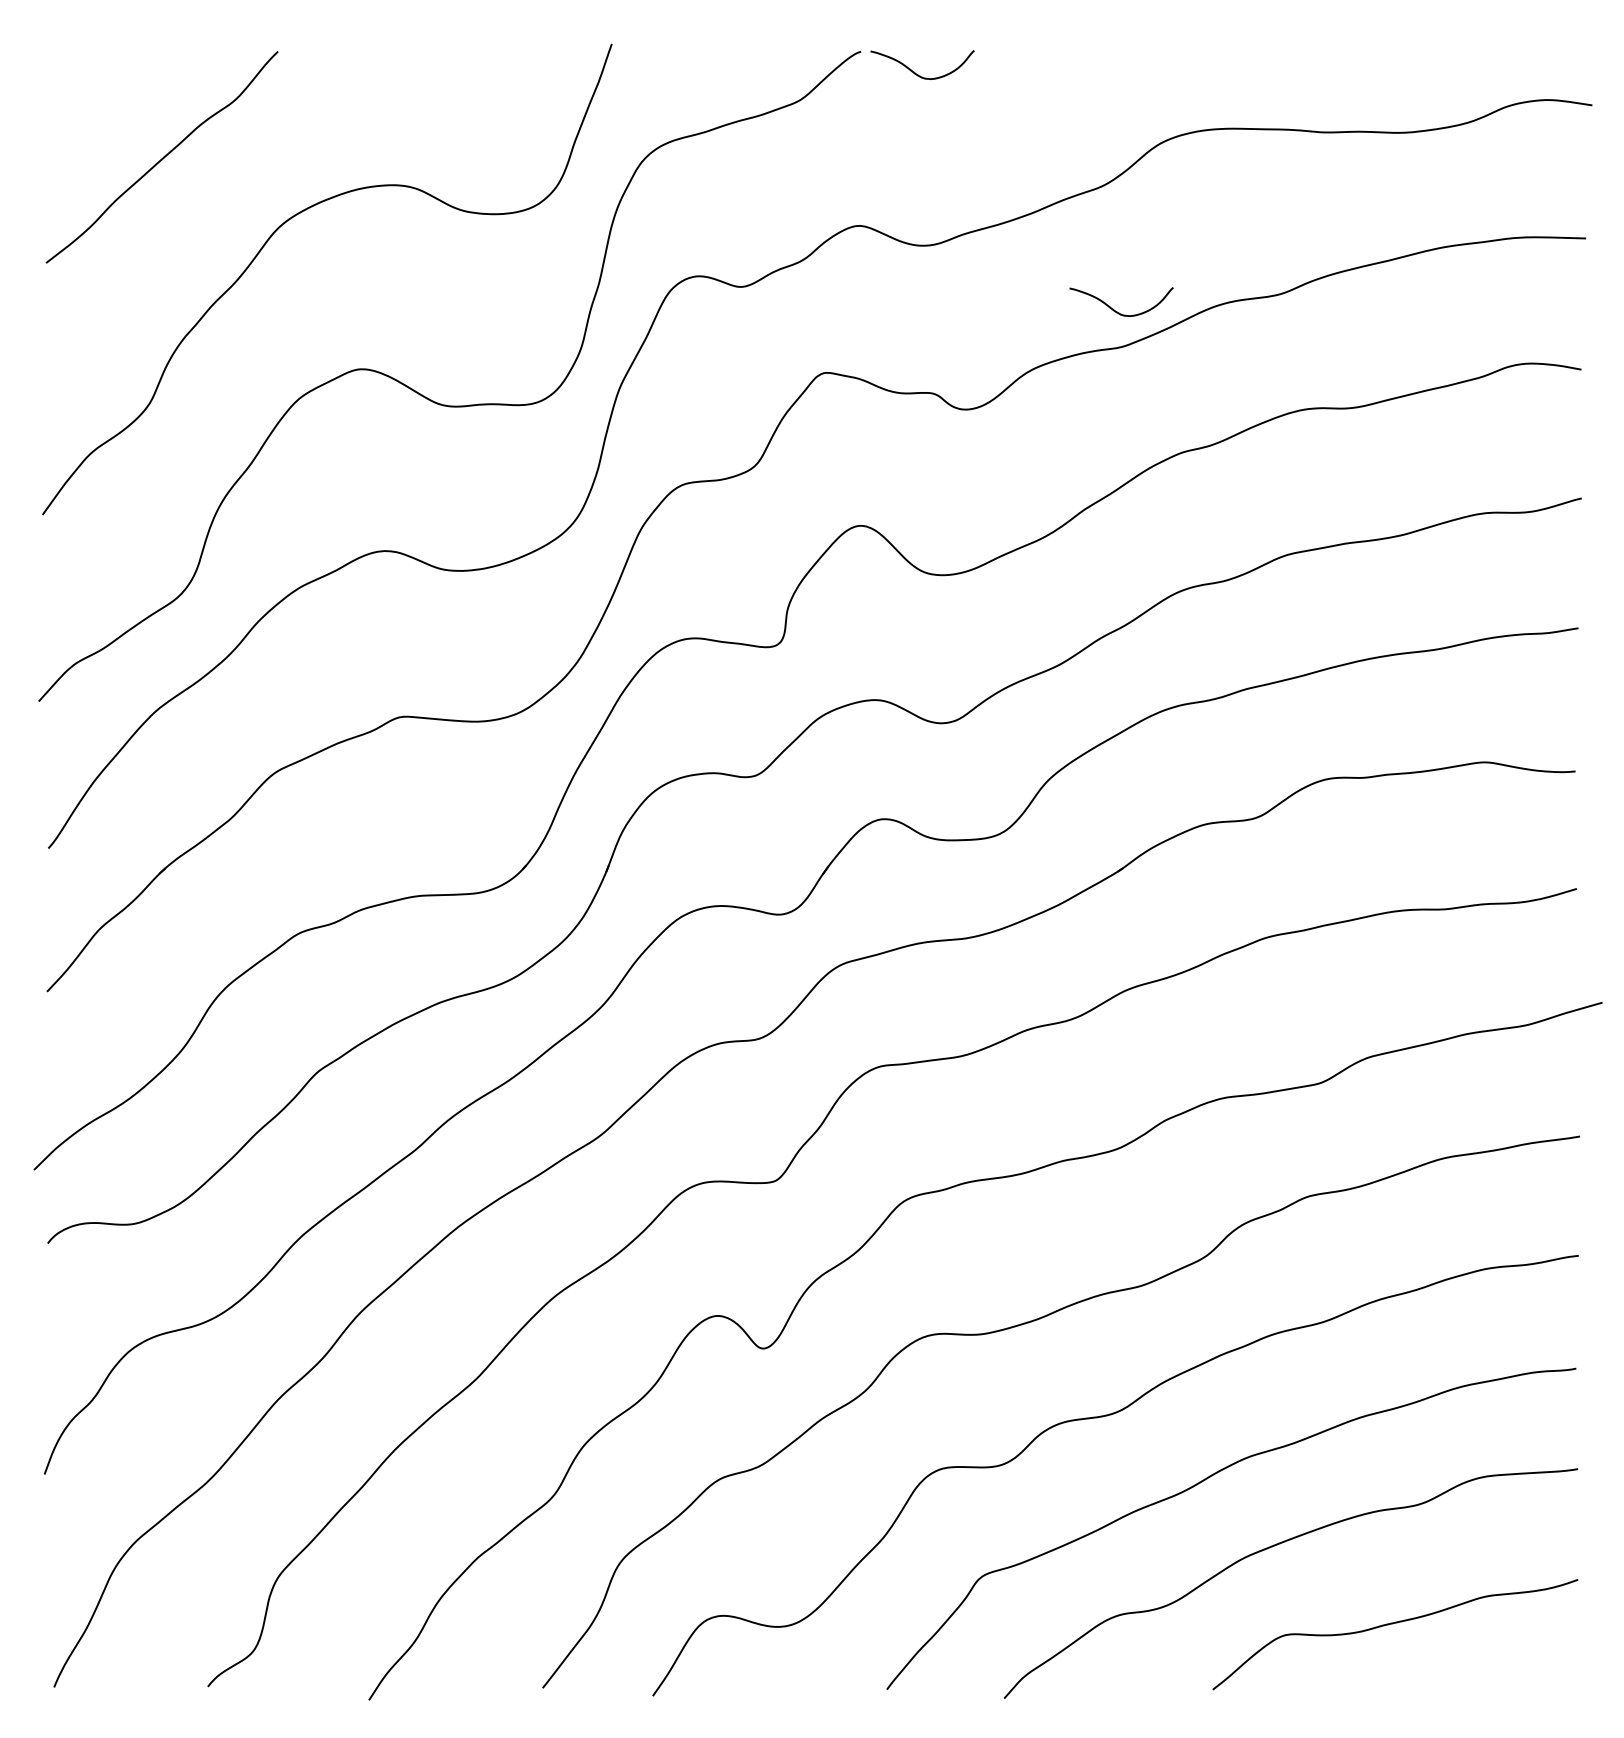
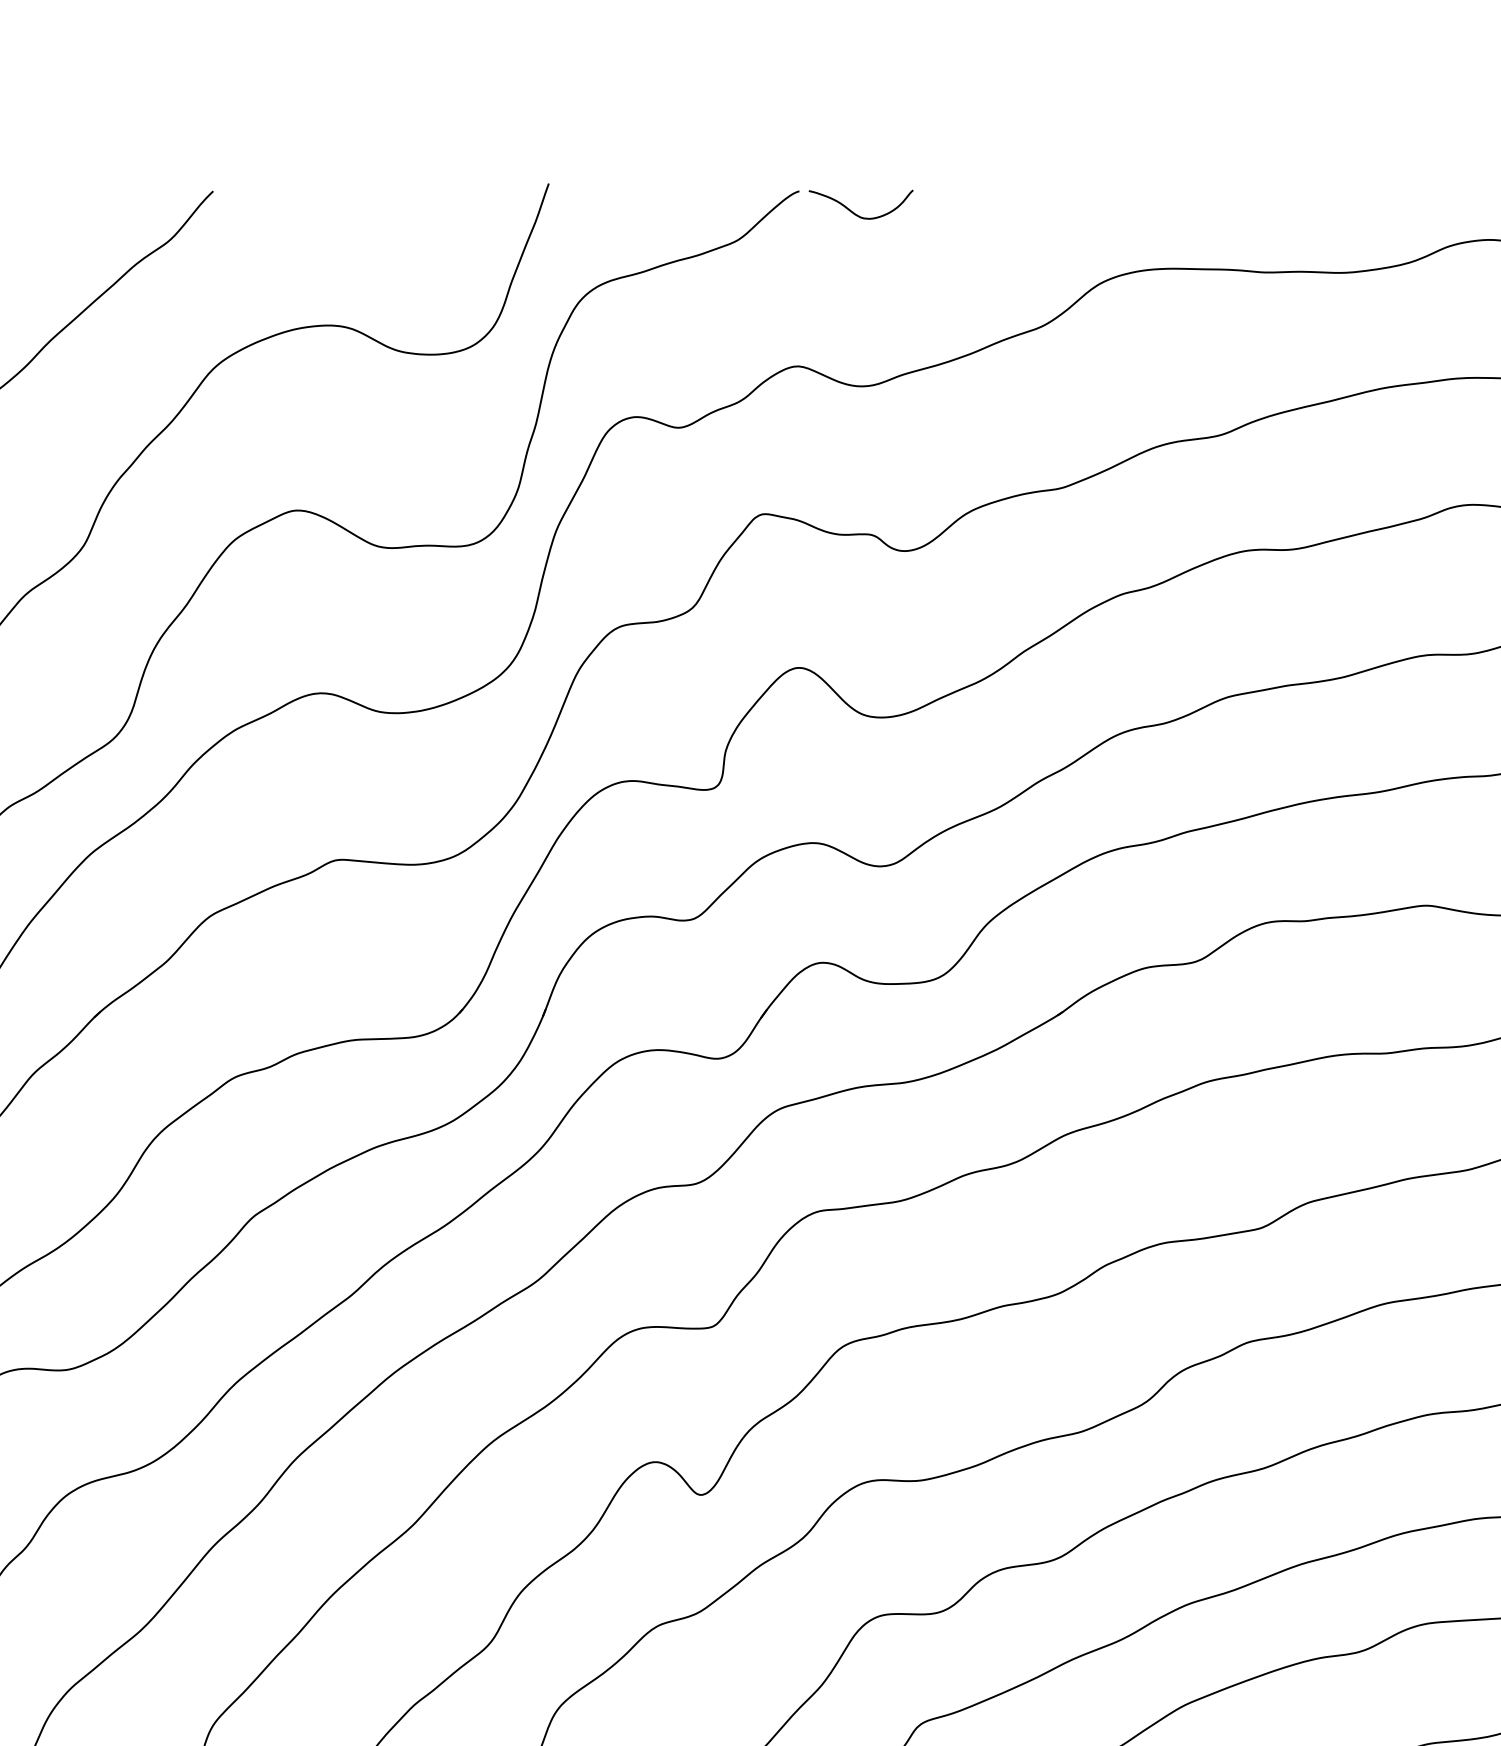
curve: (1113, 308) -> (1053, 449), removed

